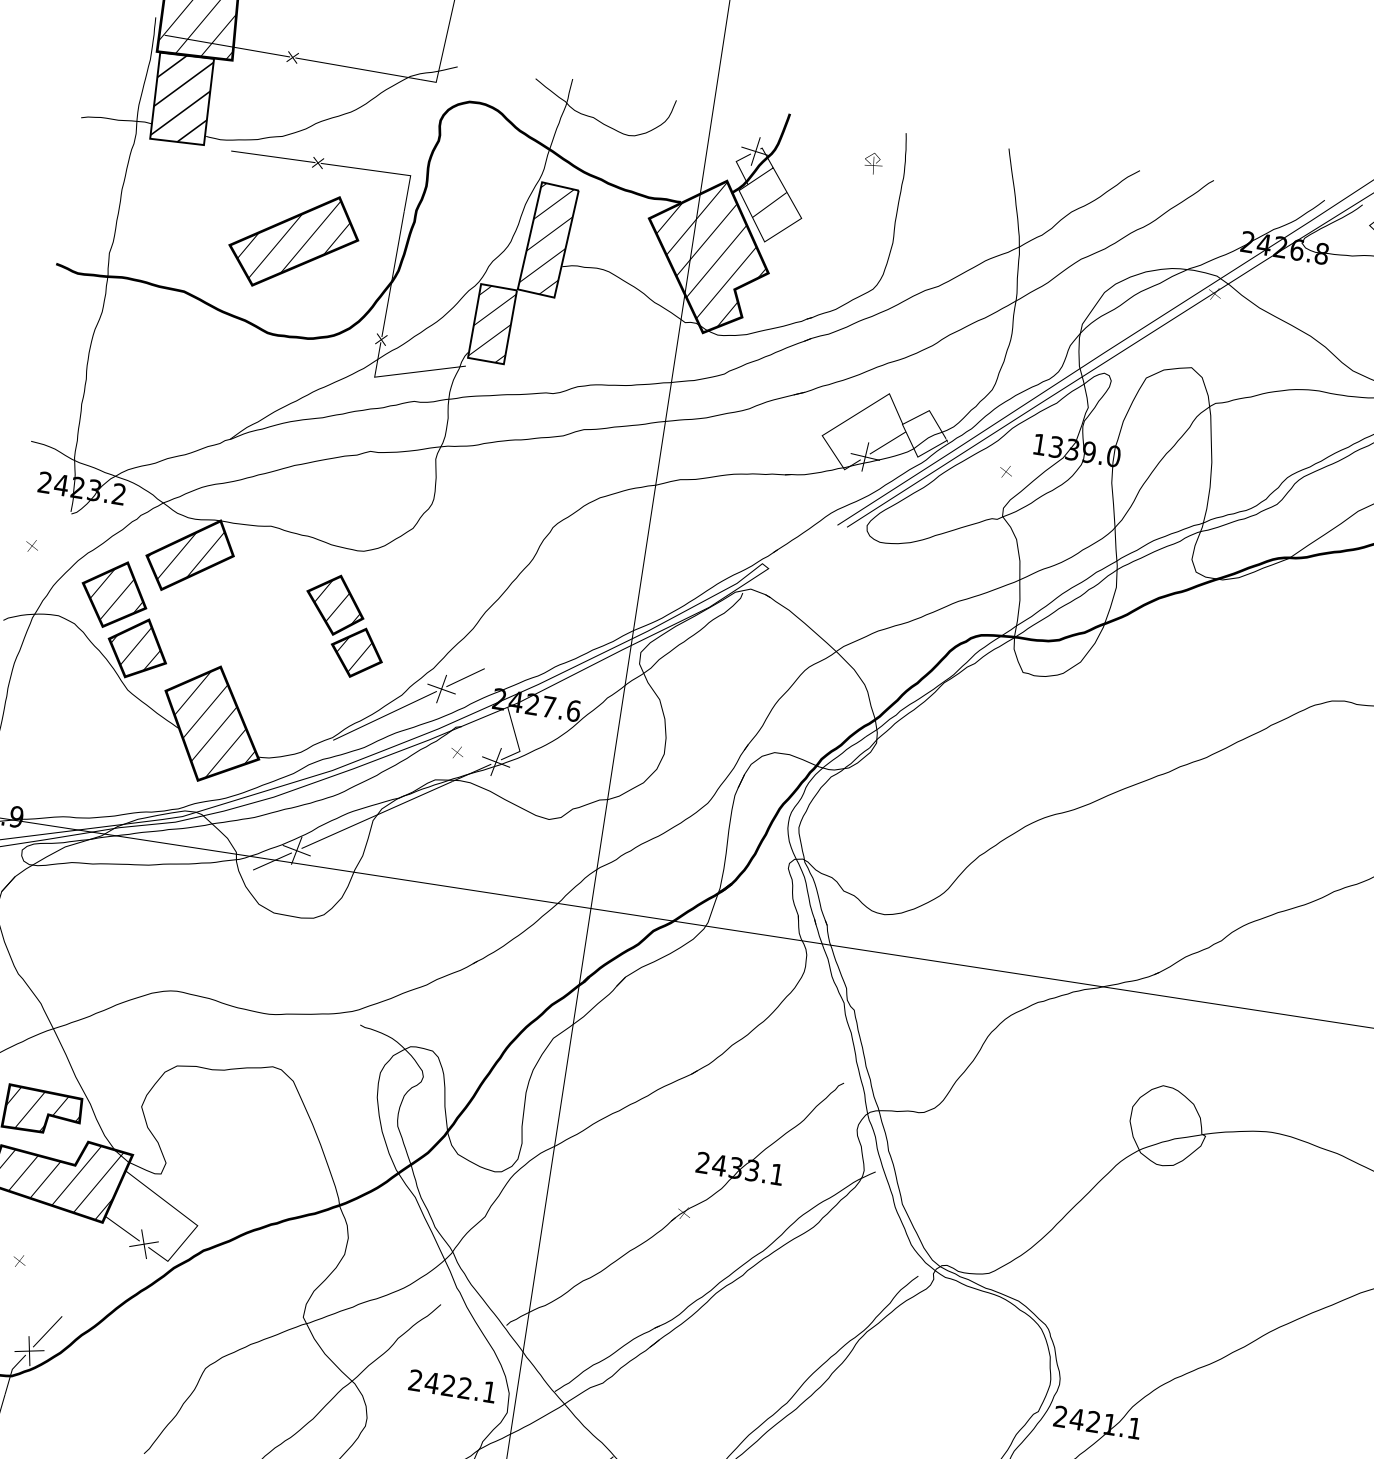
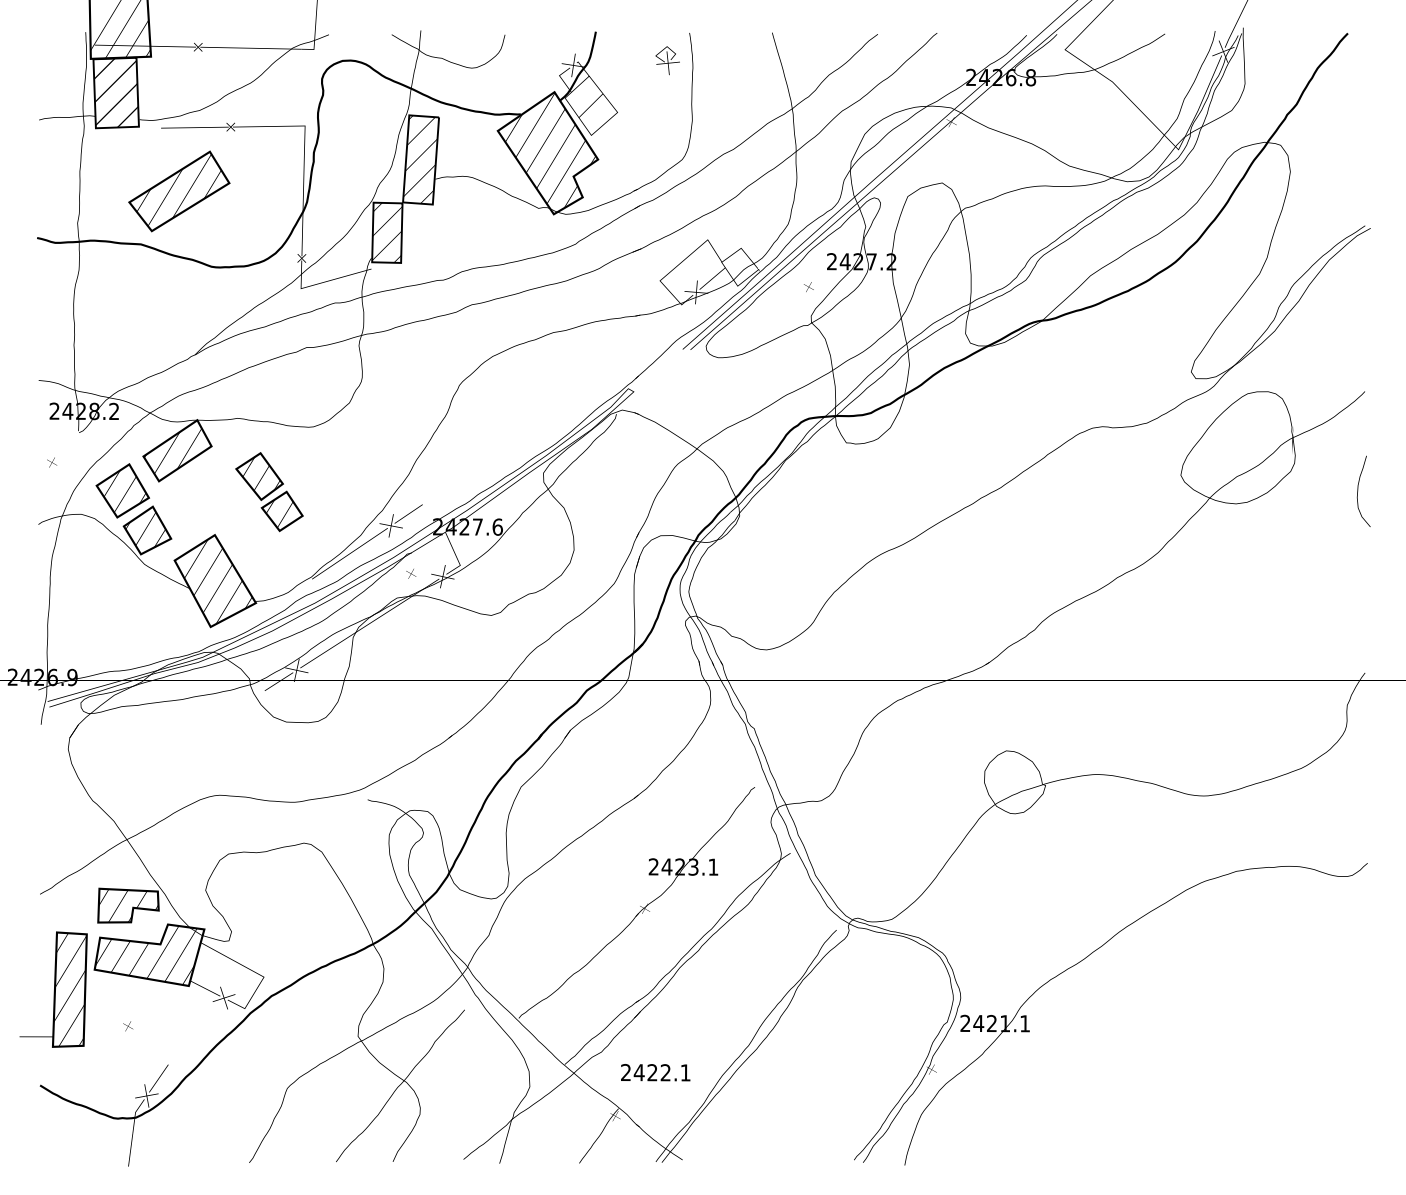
part: (873, 163) -> (667, 60), size x1.67
part: (294, 241) -> (179, 191), moved
text: (1076, 449) -> (861, 261), 1339.0 -> 2427.2
text: (94, 490) -> (94, 411), 2423.2 -> 2428.2
part: (344, 626) -> (269, 492), moved
text: (736, 1167) -> (680, 866), 2433.1 -> 2423.1
text: (452, 1386) -> (655, 1072), moved

